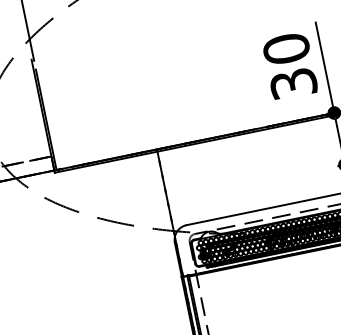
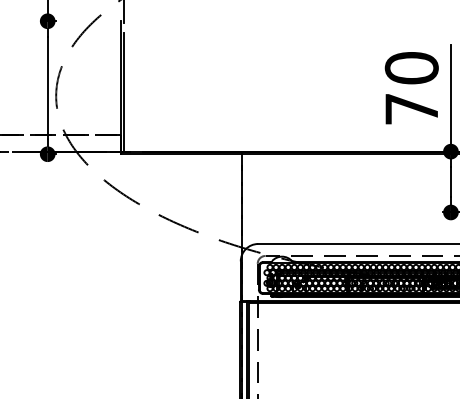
text: (293, 83) -> (411, 108), 30 -> 70

